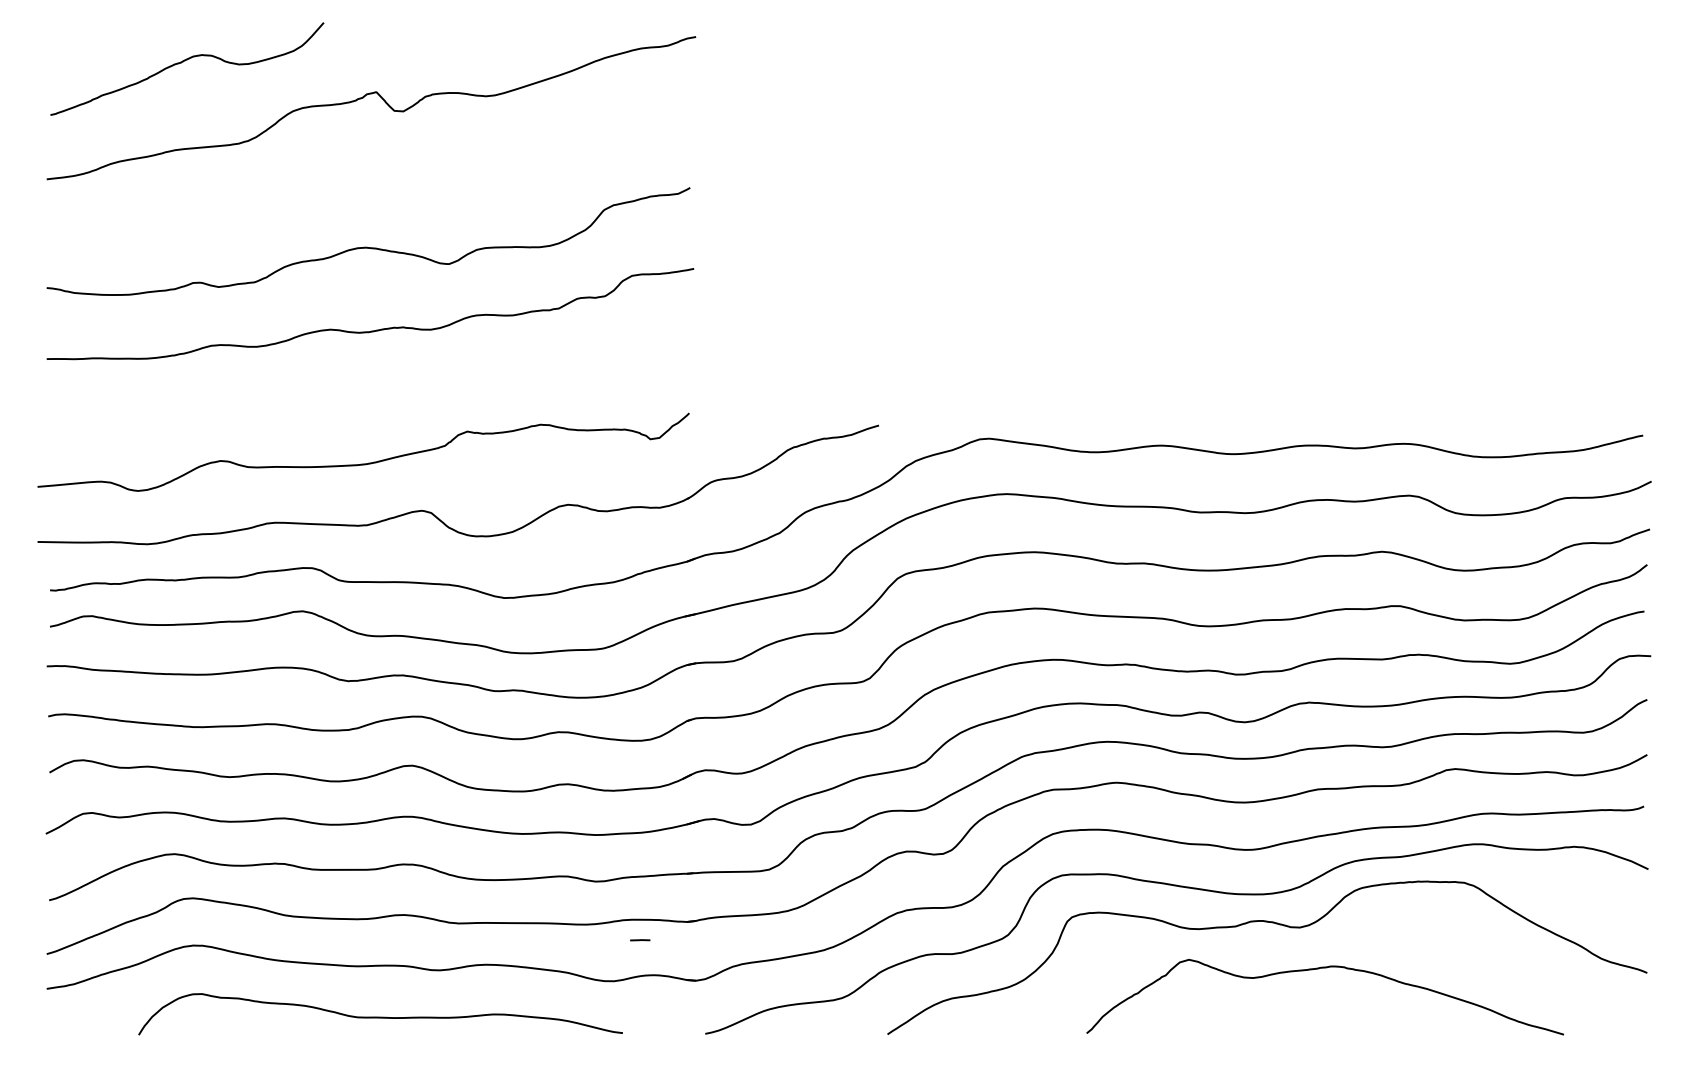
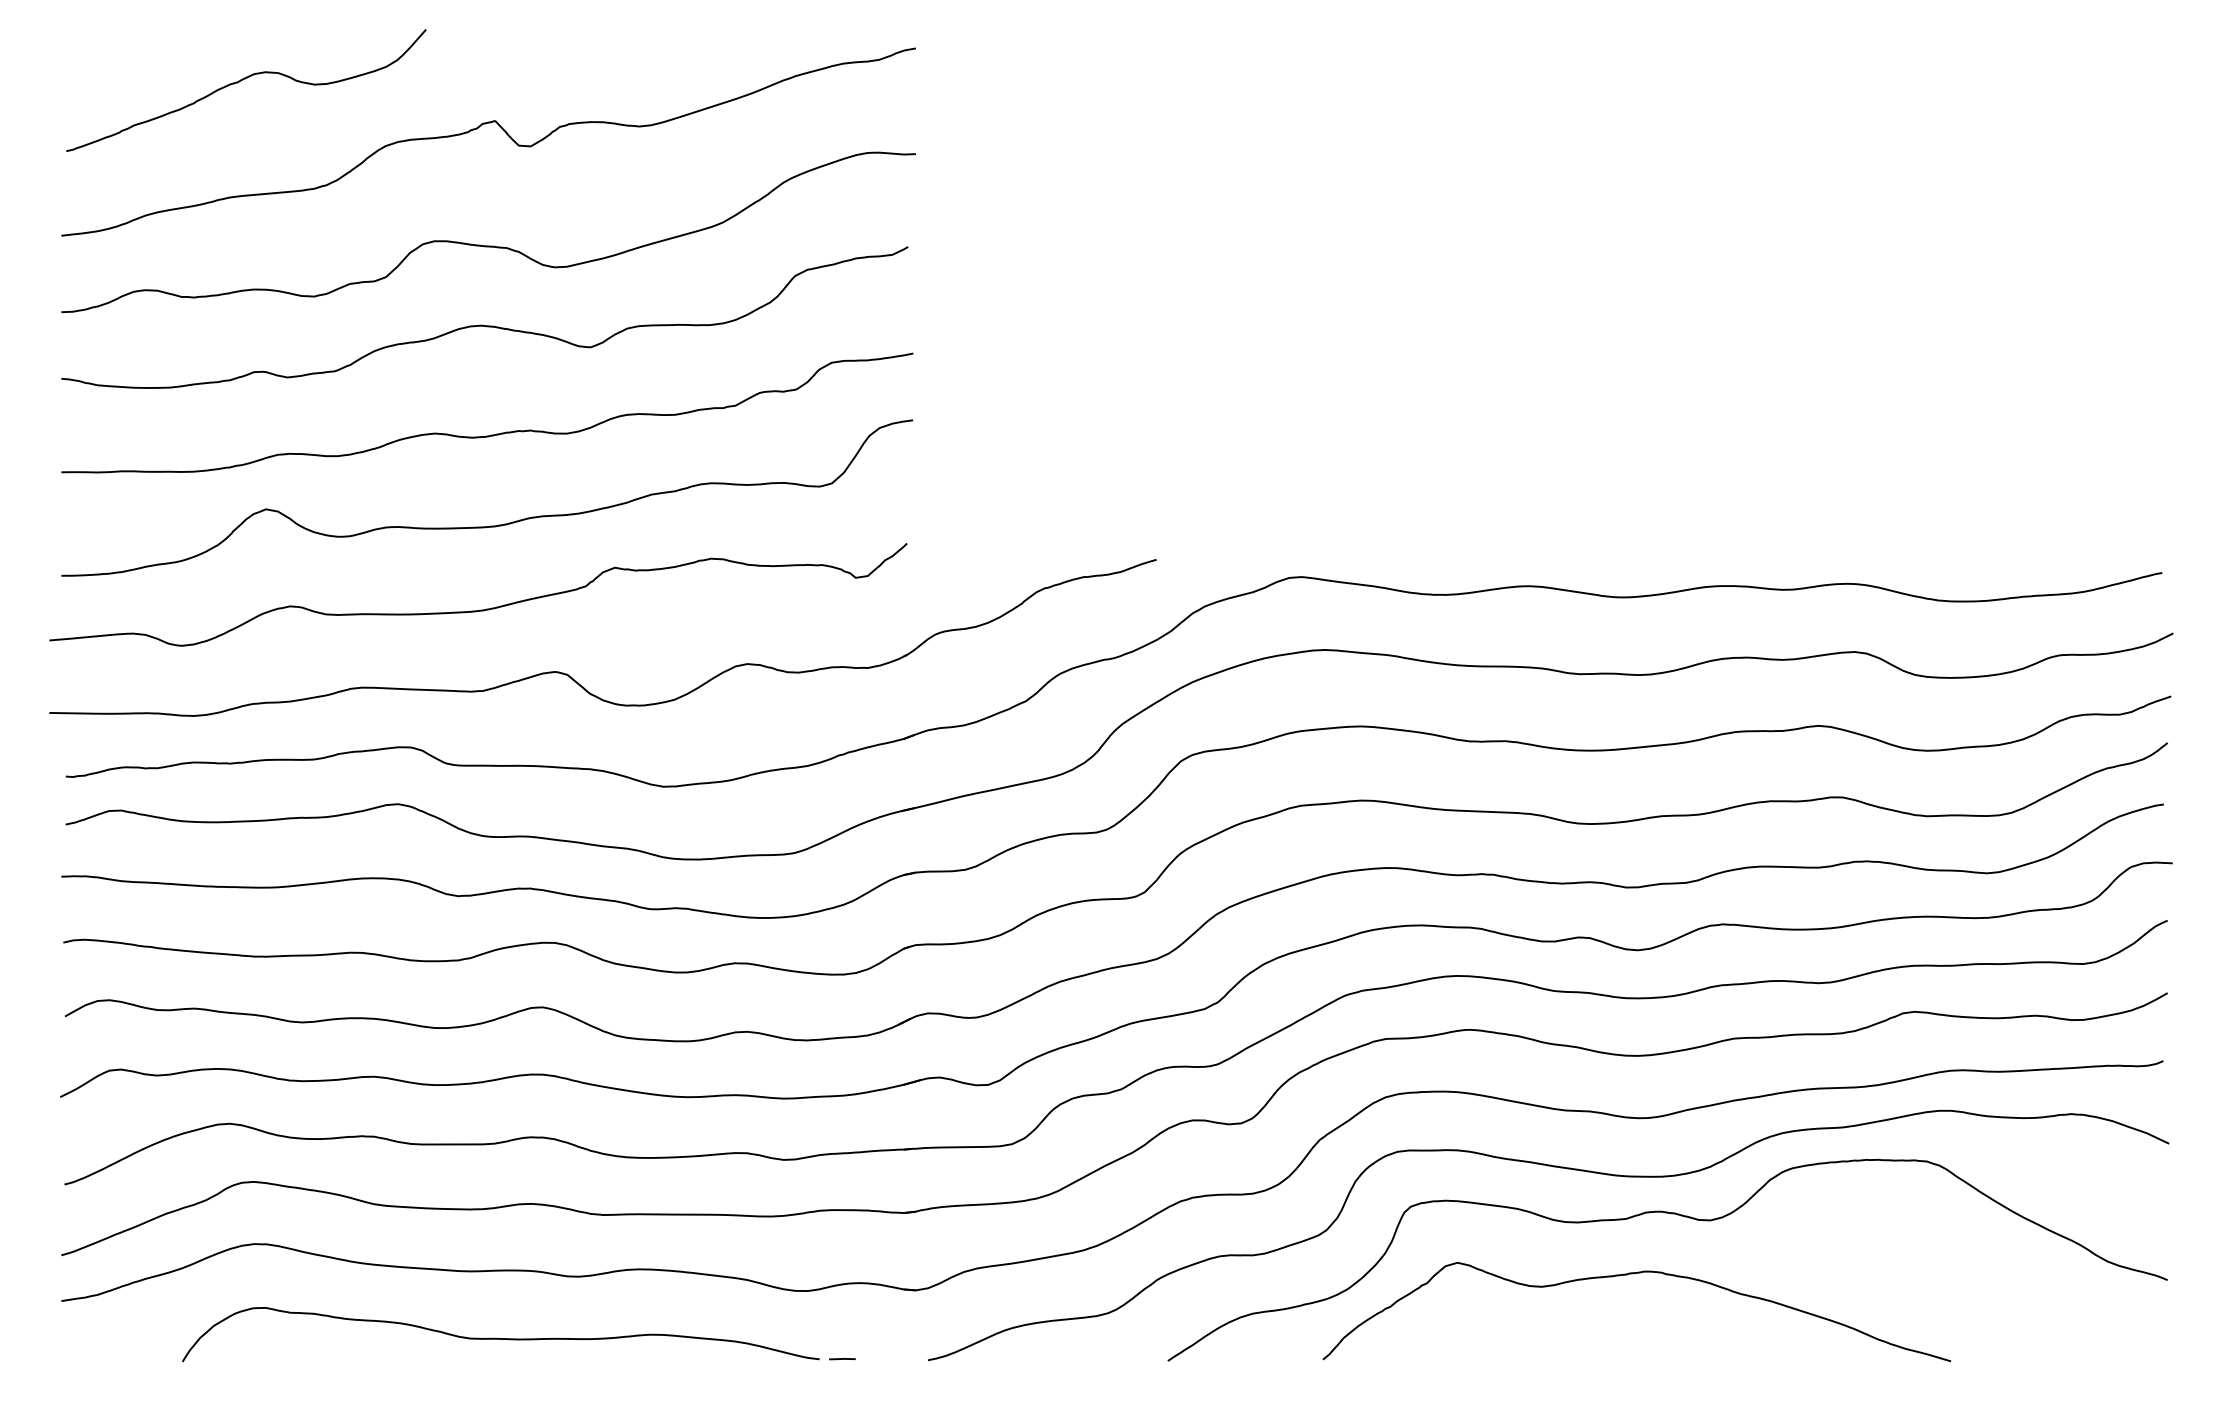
curve: (371, 186) -> (488, 245), added
curve: (372, 399) -> (490, 525), added
line: (640, 940) -> (842, 1359), moved
curve: (1318, 969) -> (1627, 1275), moved

